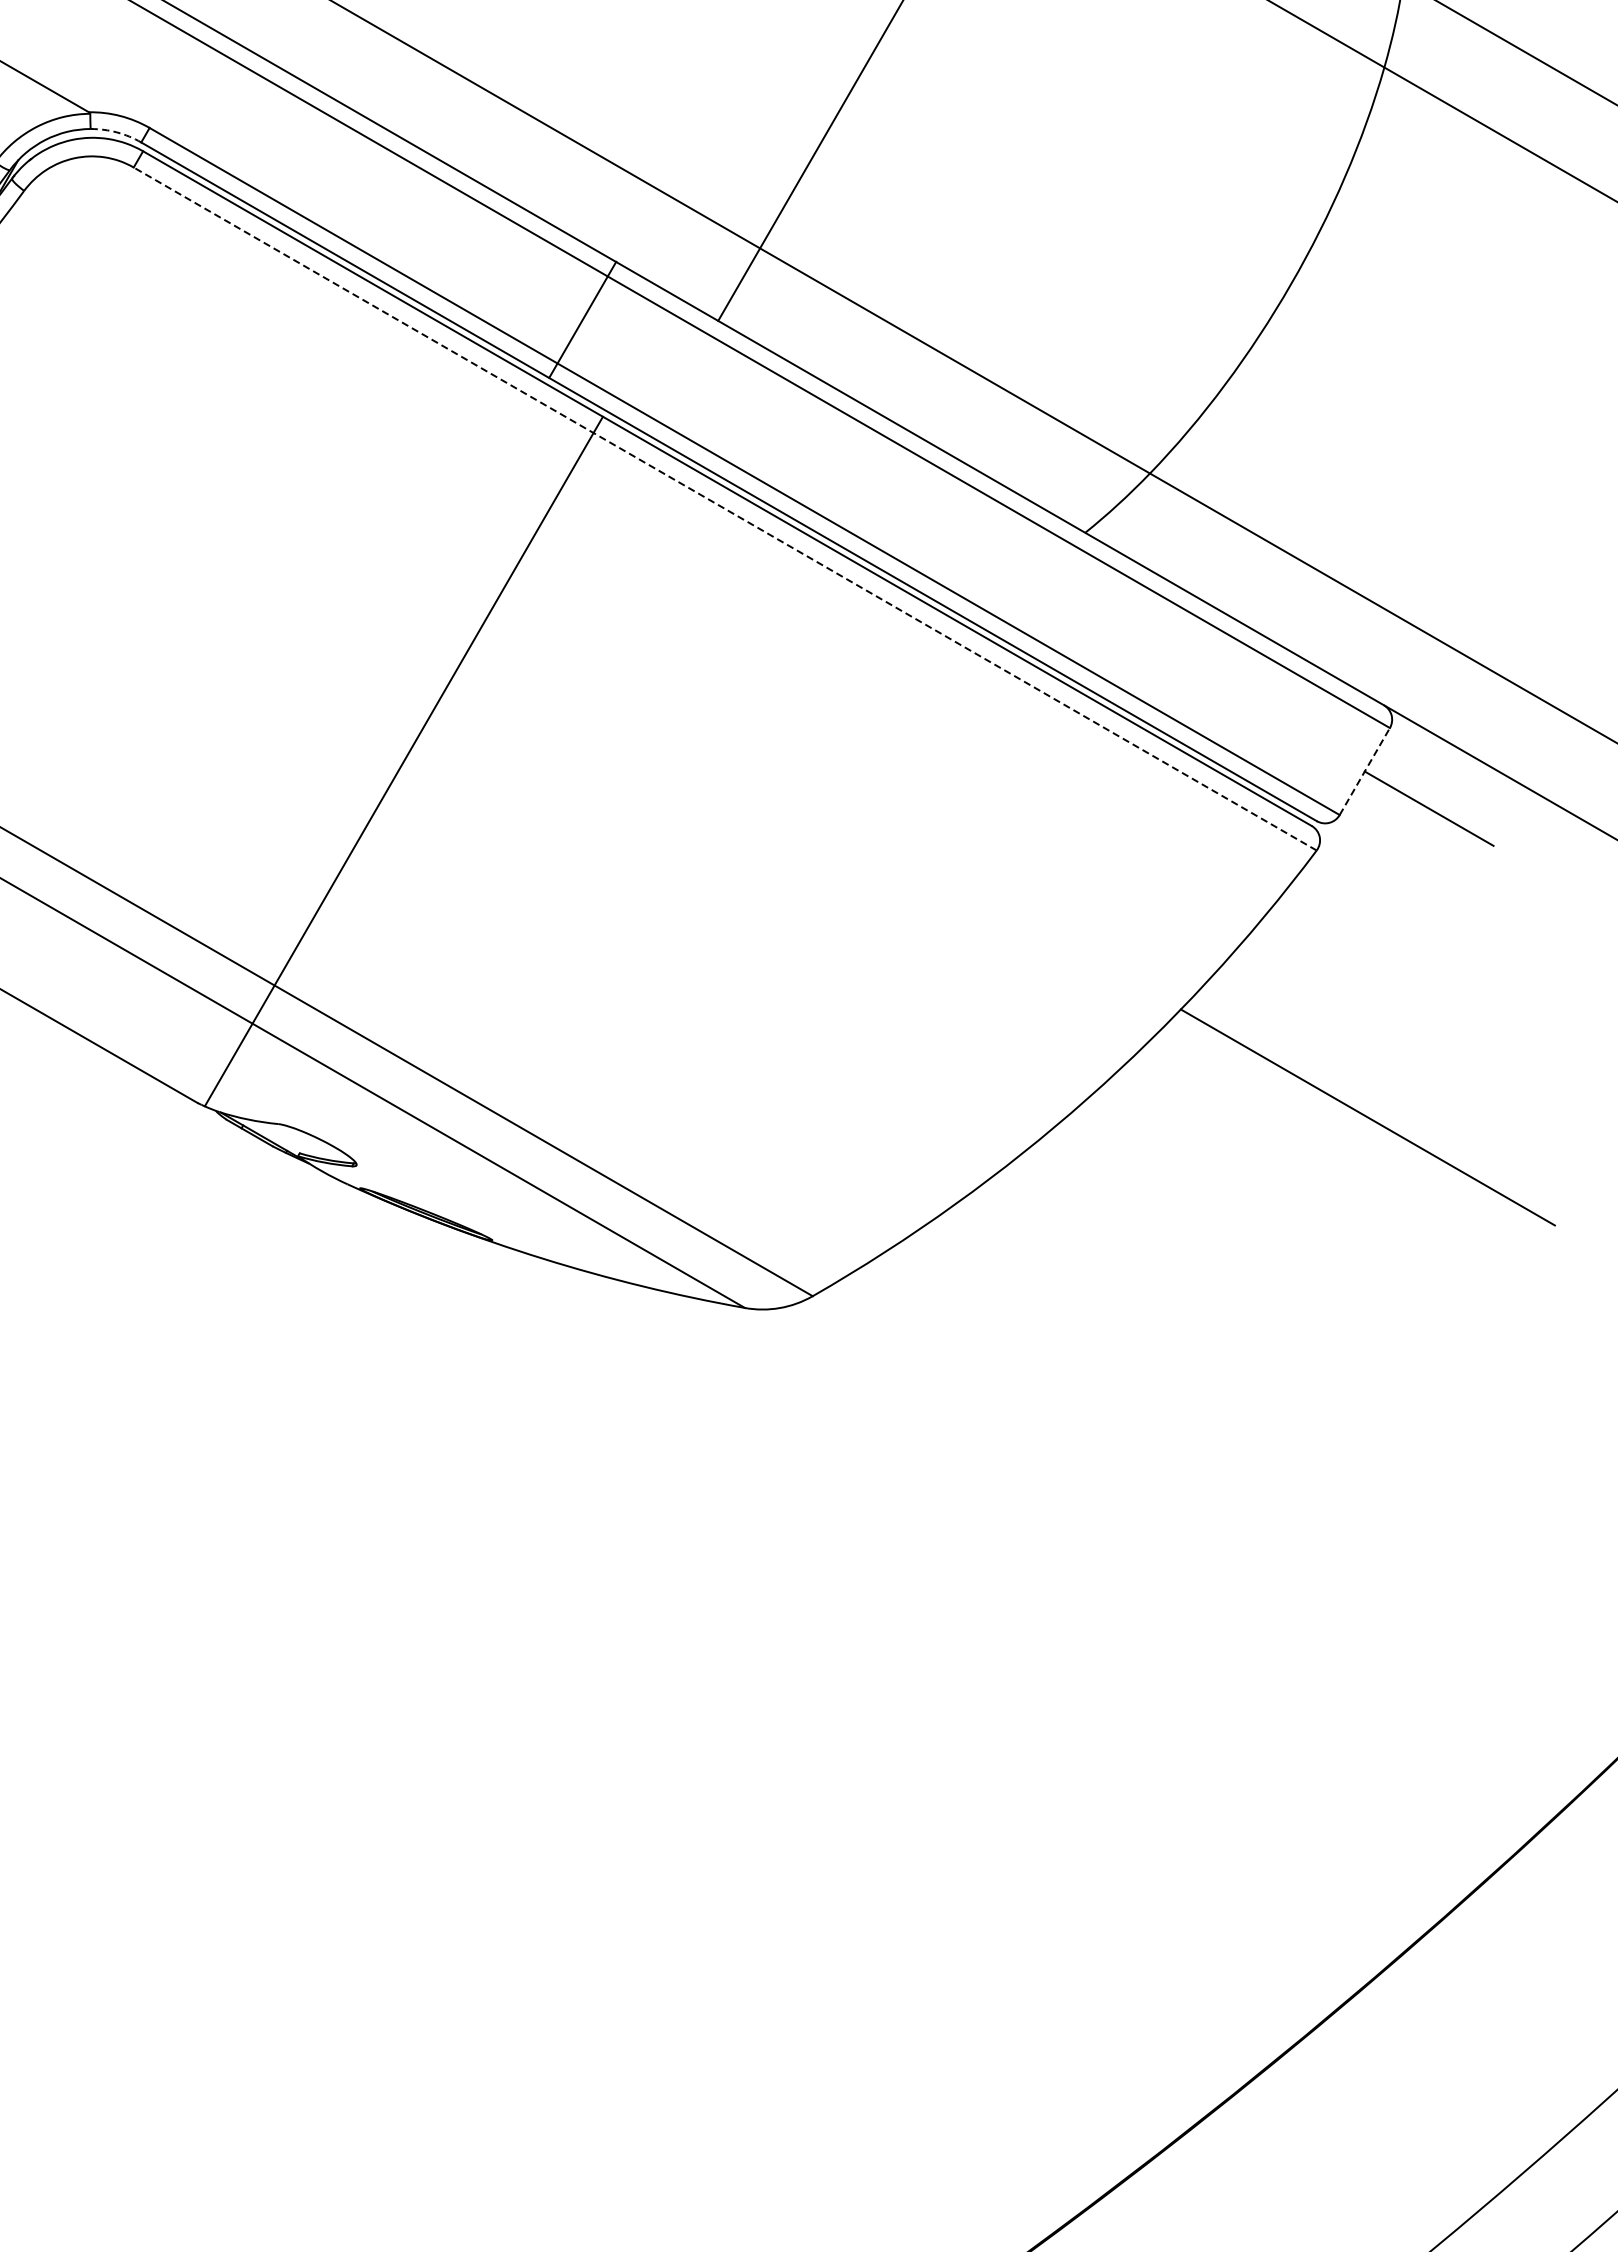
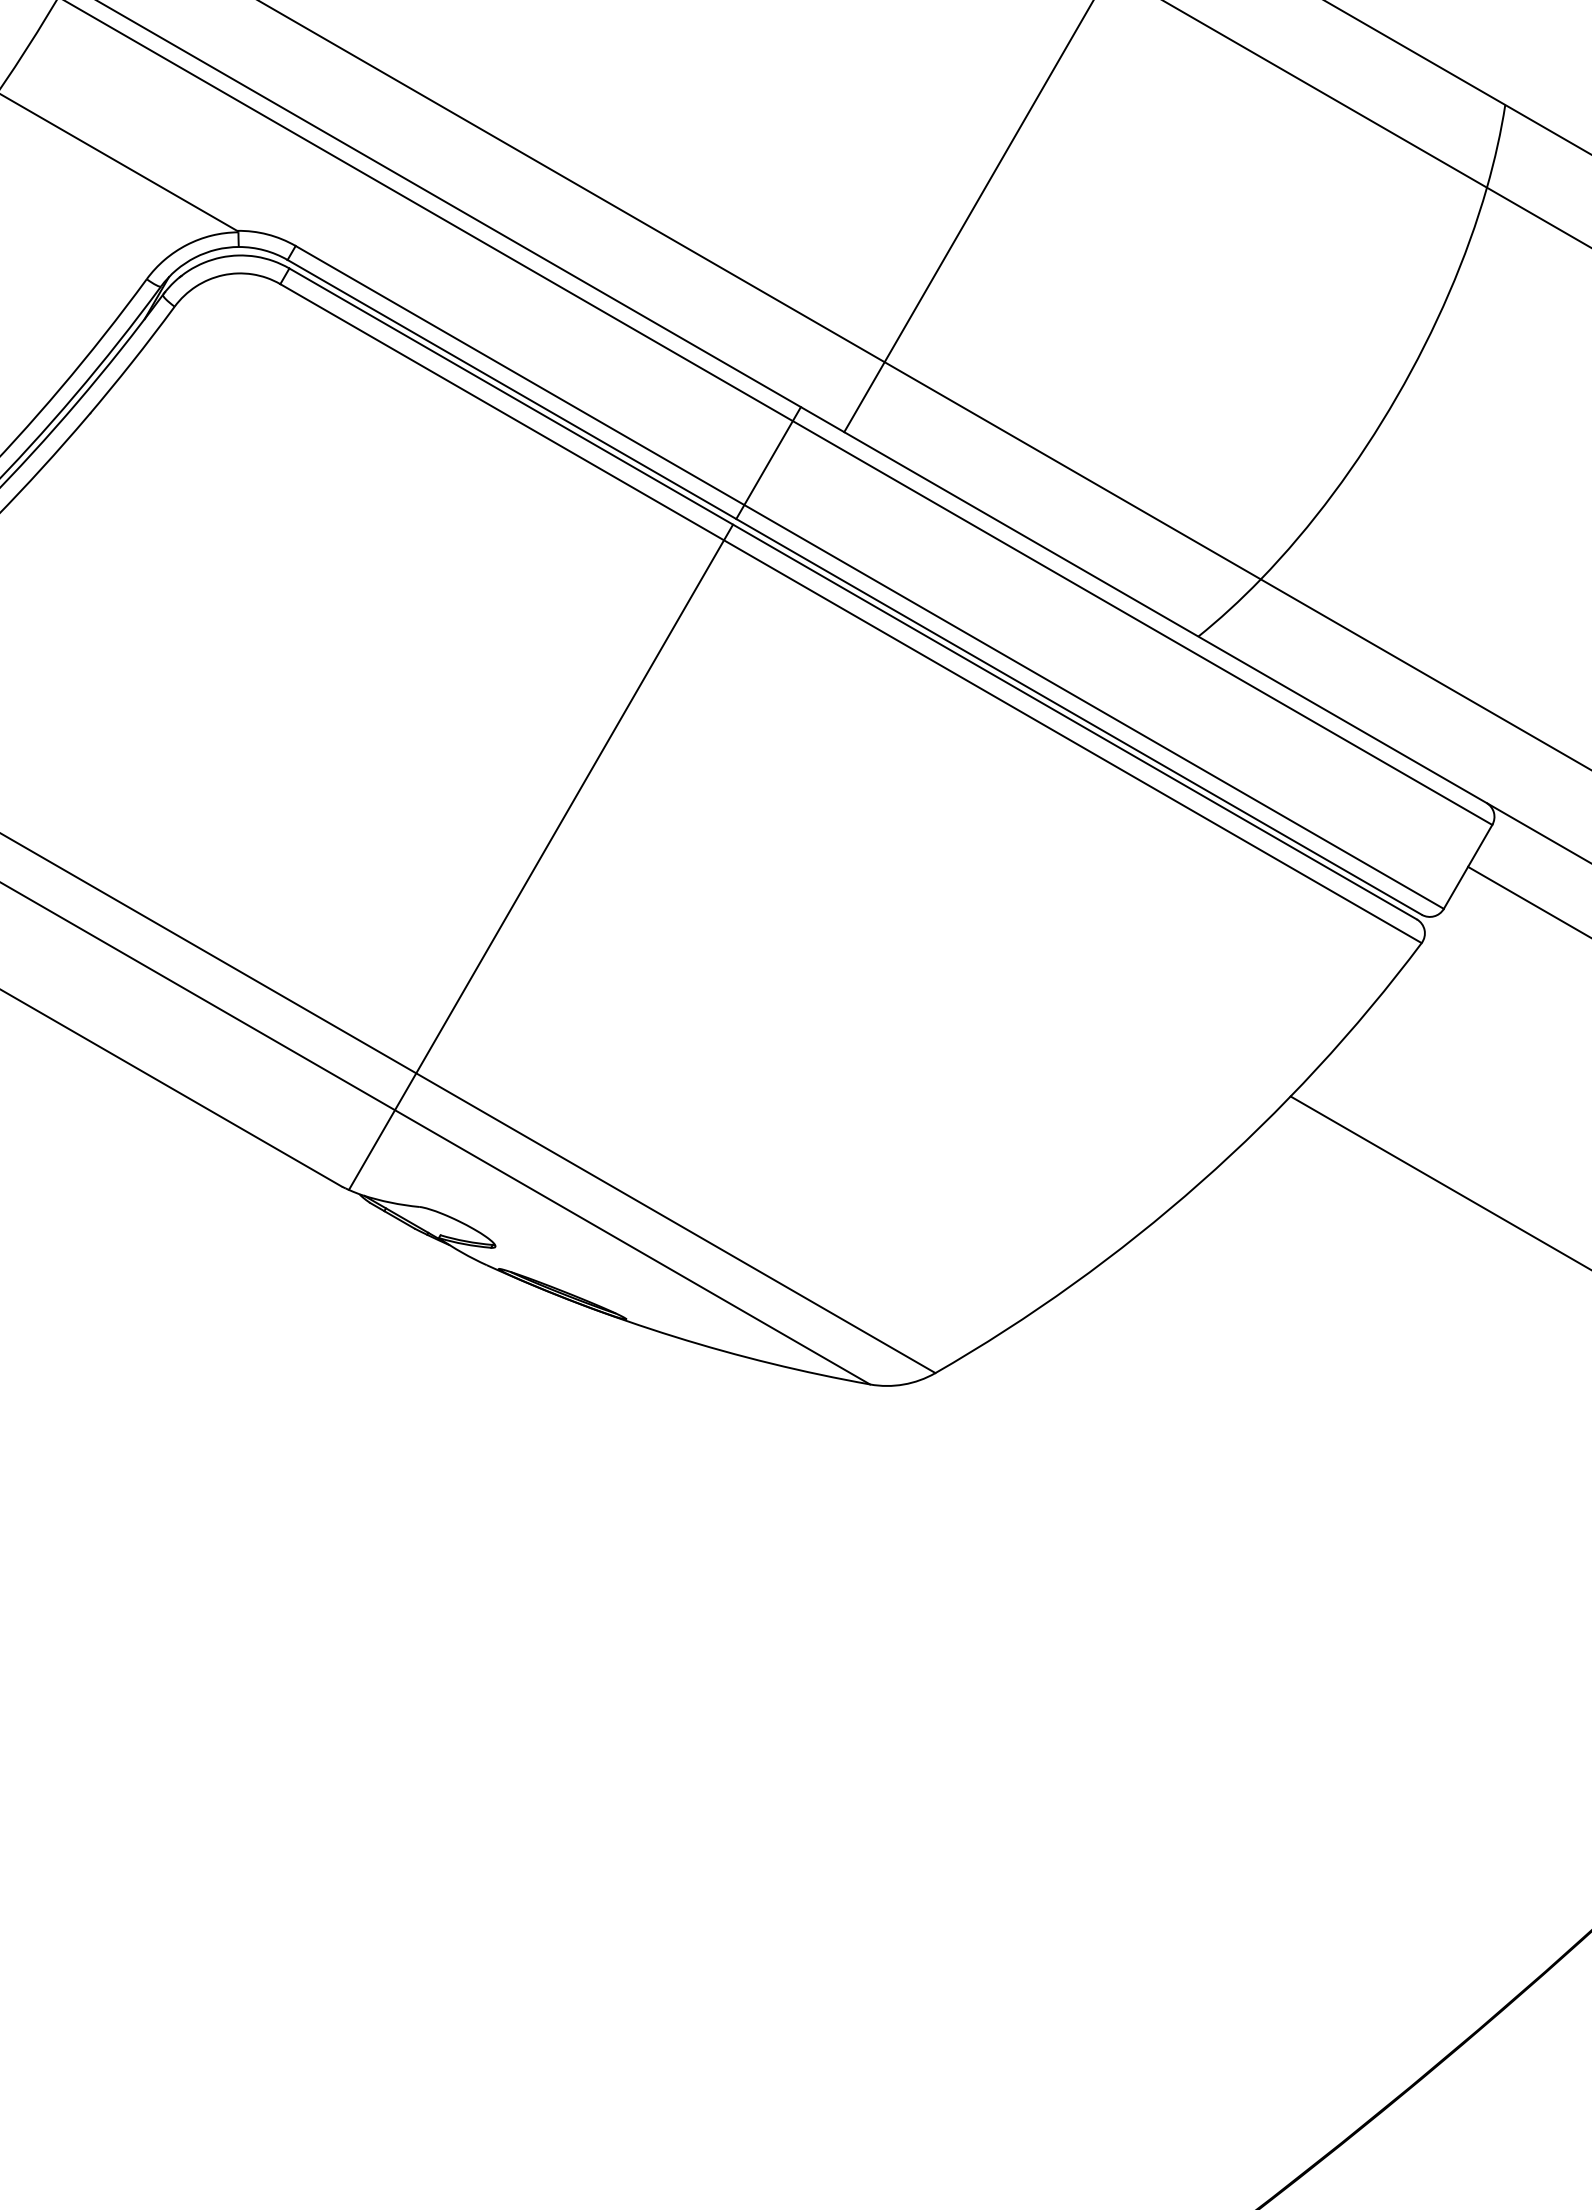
arc: (117, 132) -> (264, 250), dashed -> solid
line: (582, 320) -> (768, 463), moved
line: (725, 508) -> (851, 613), dashed -> solid
line: (1365, 771) -> (1468, 866), dashed -> solid

